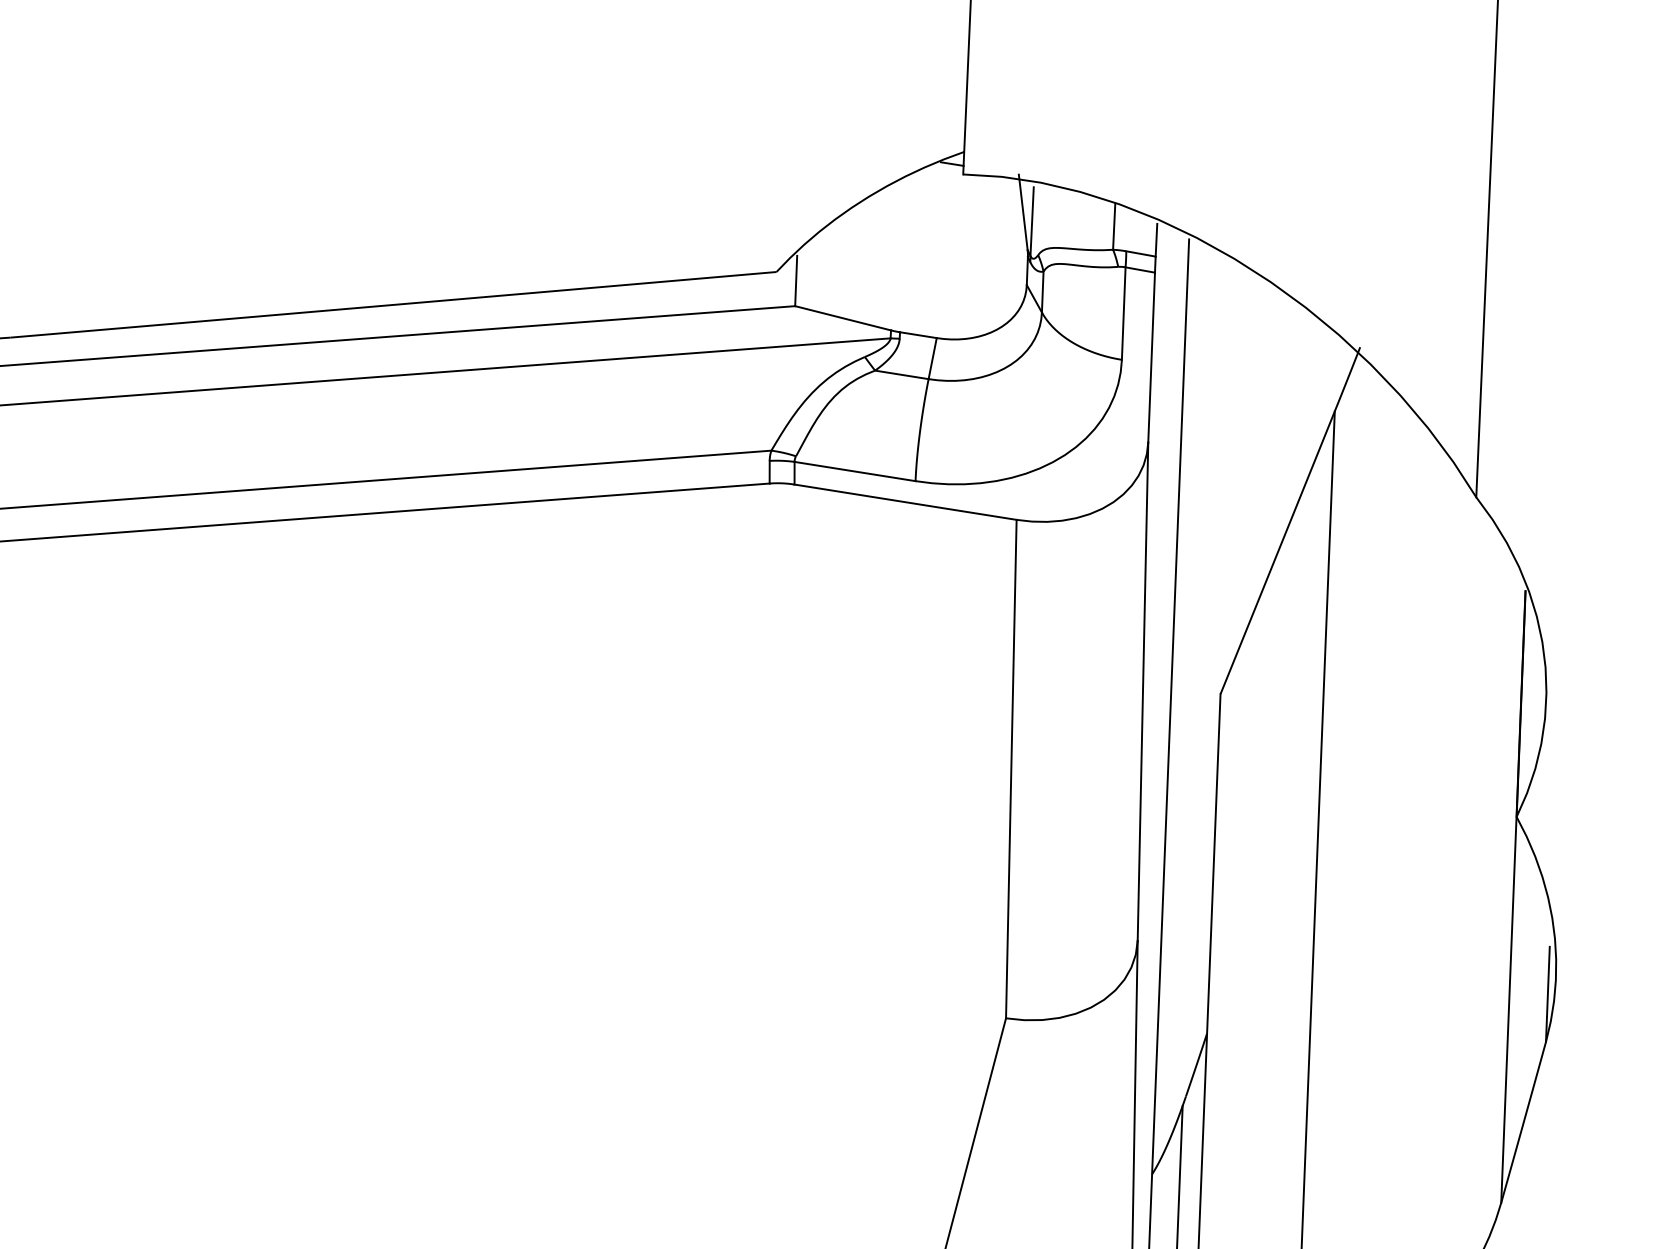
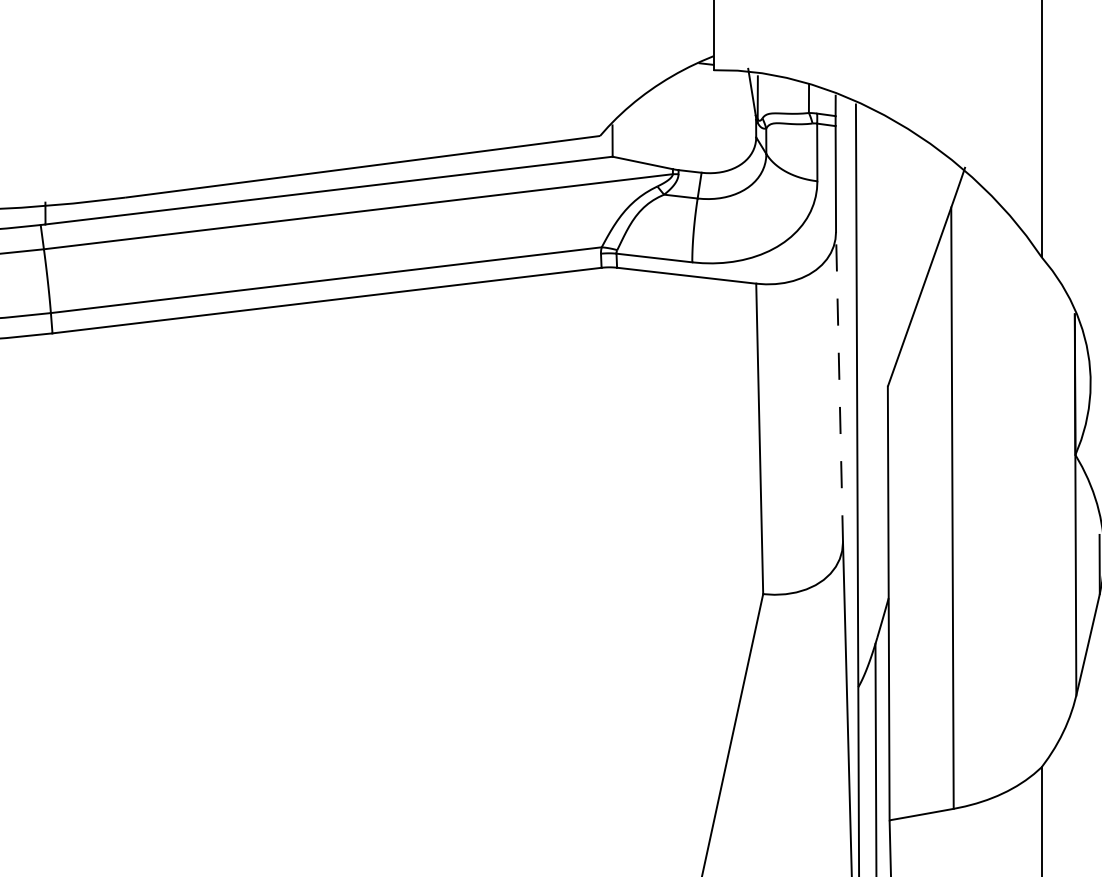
line: (1142, 690) -> (839, 386), solid -> dashed

